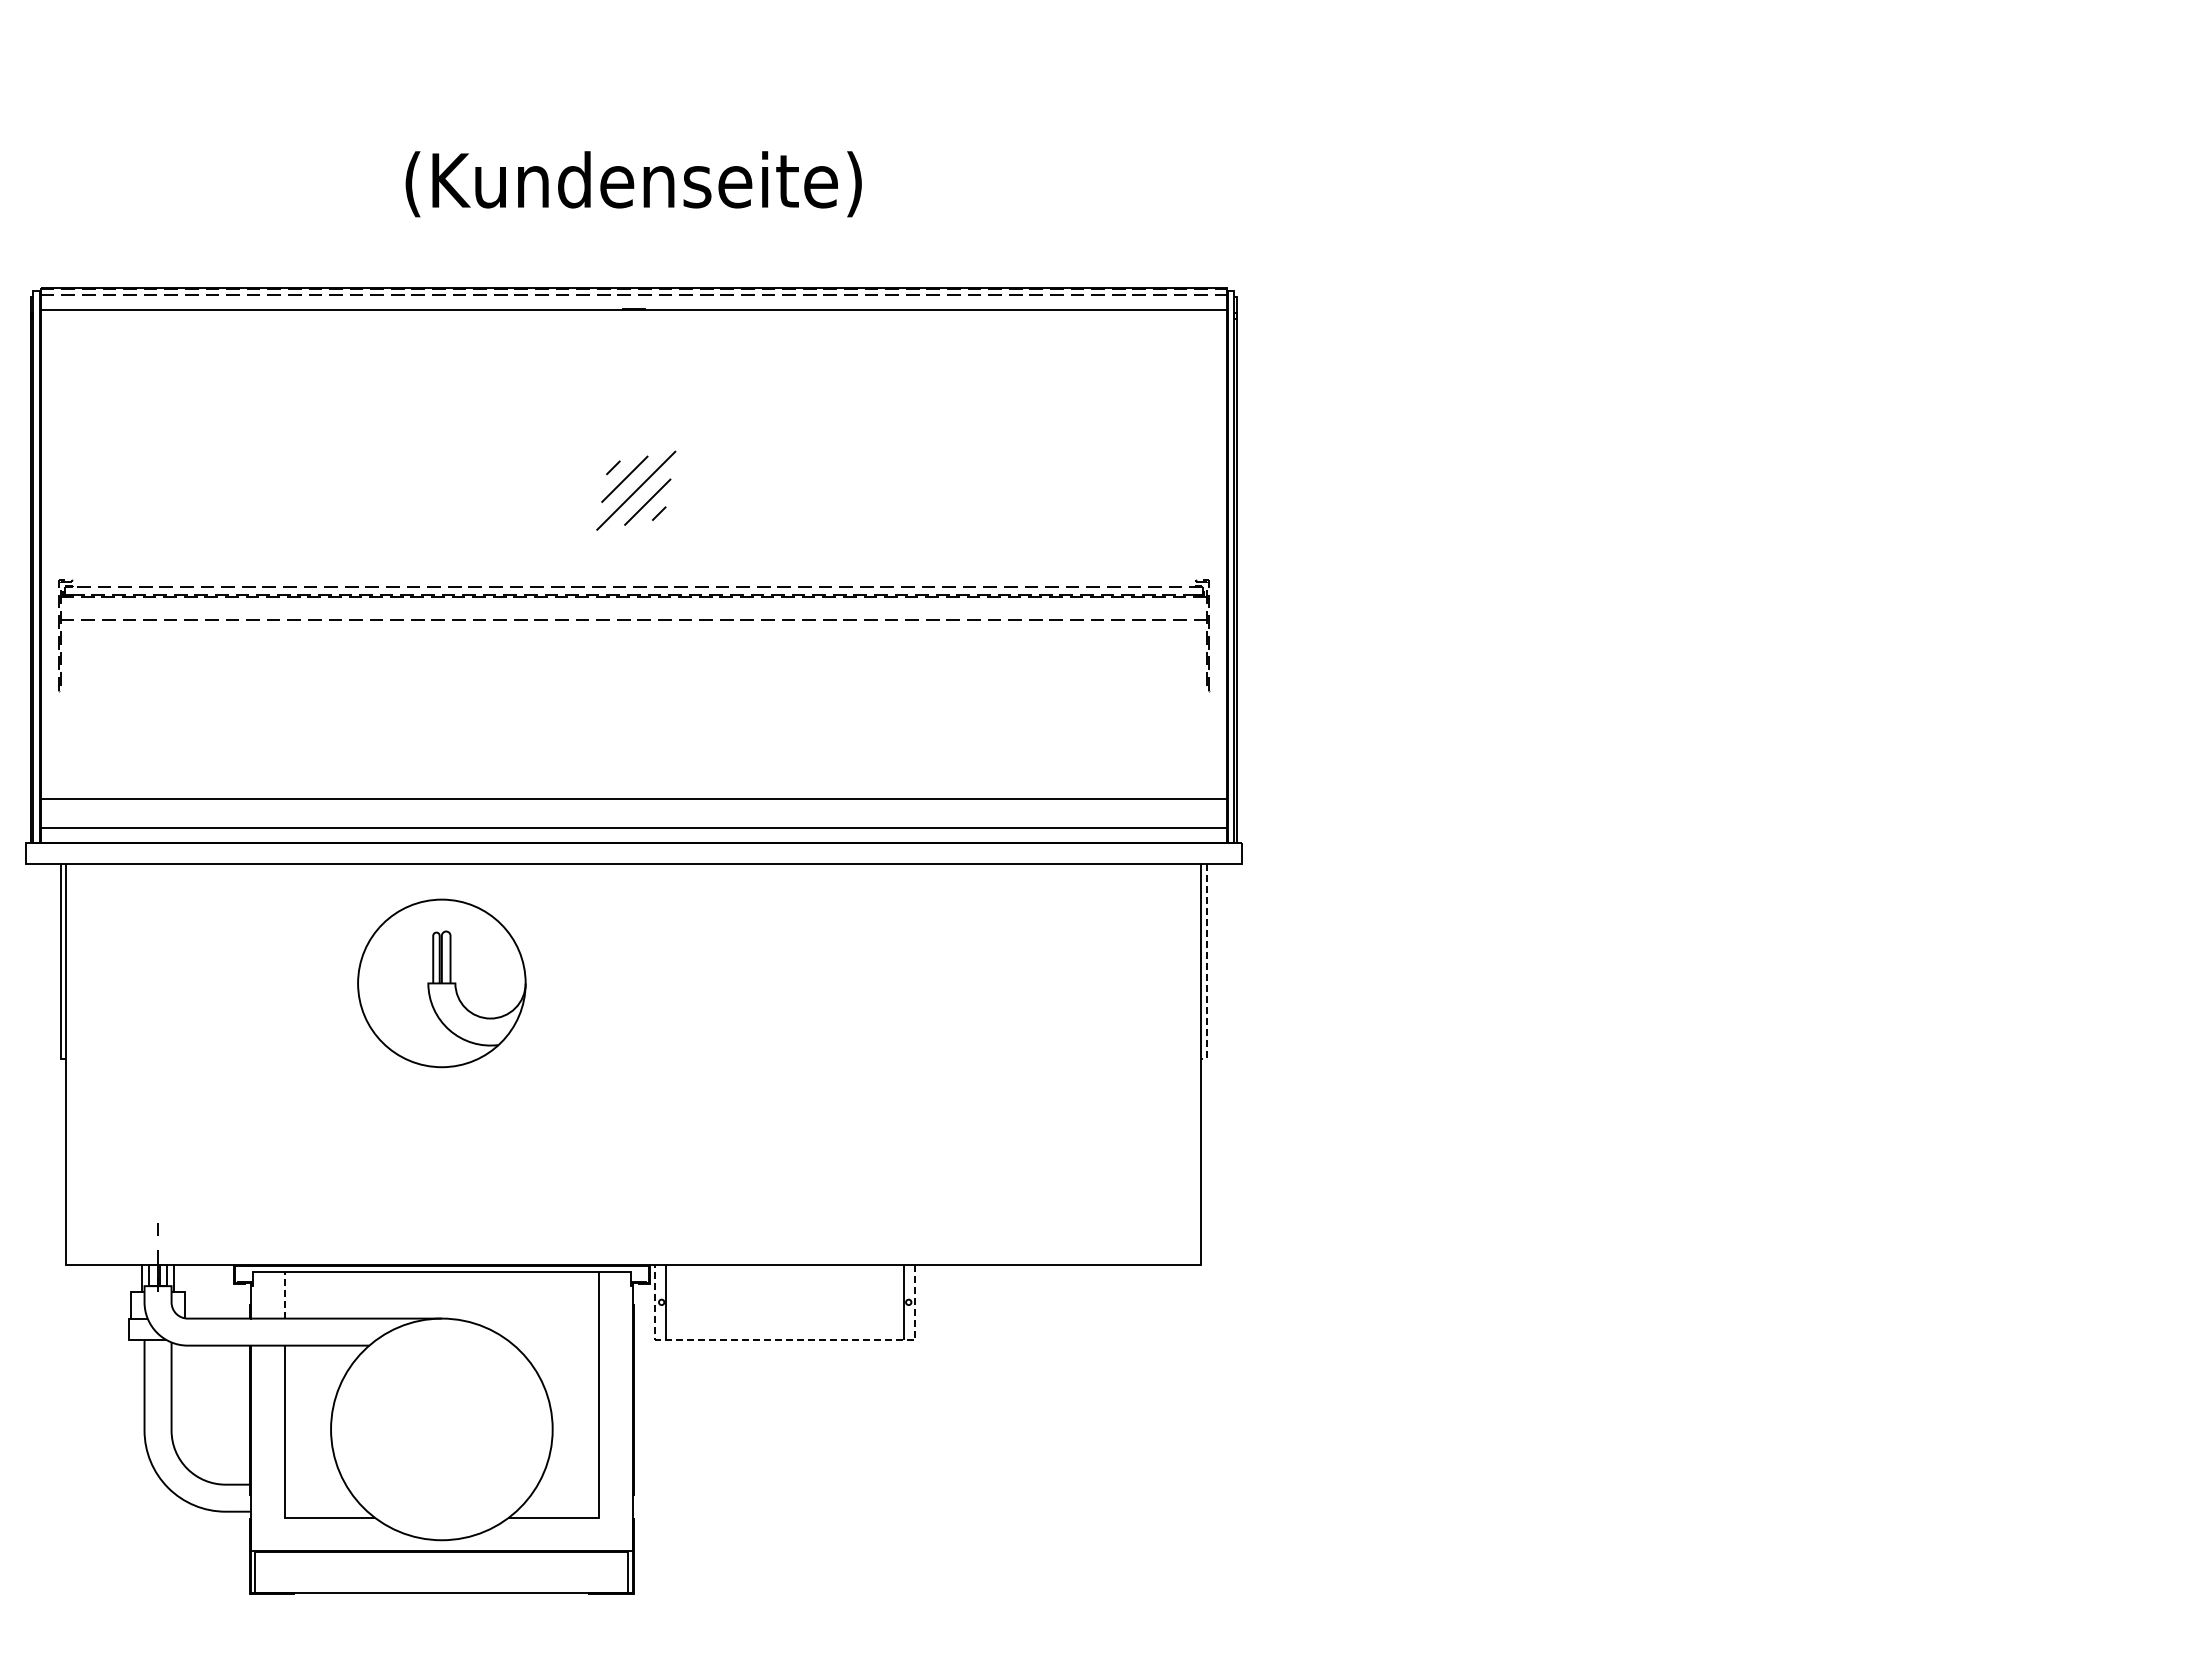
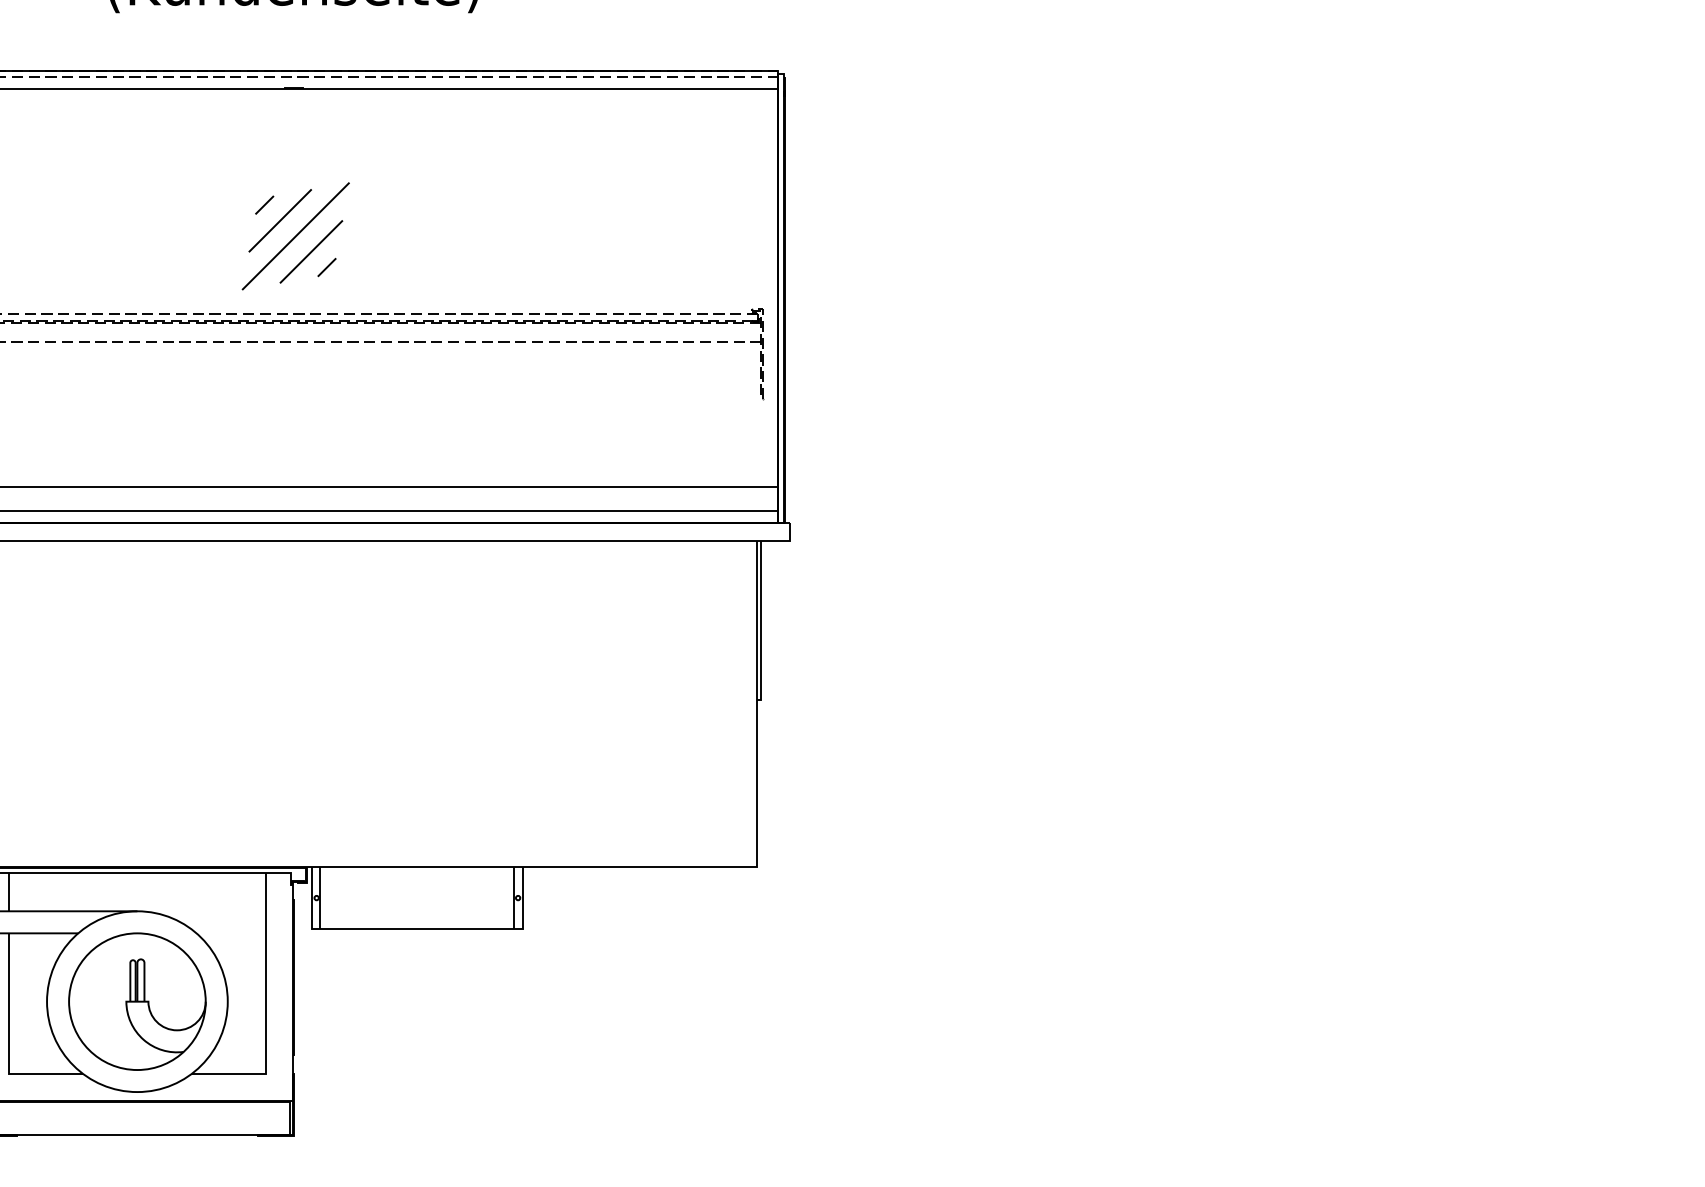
part: (636, 490) -> (296, 235), size x1.67
line: (1206, 965) -> (760, 623), dashed -> solid
part: (441, 983) -> (137, 1001), moved
line: (284, 1294) -> (9, 891), dashed -> solid
line: (785, 1340) -> (417, 929), dashed -> solid

